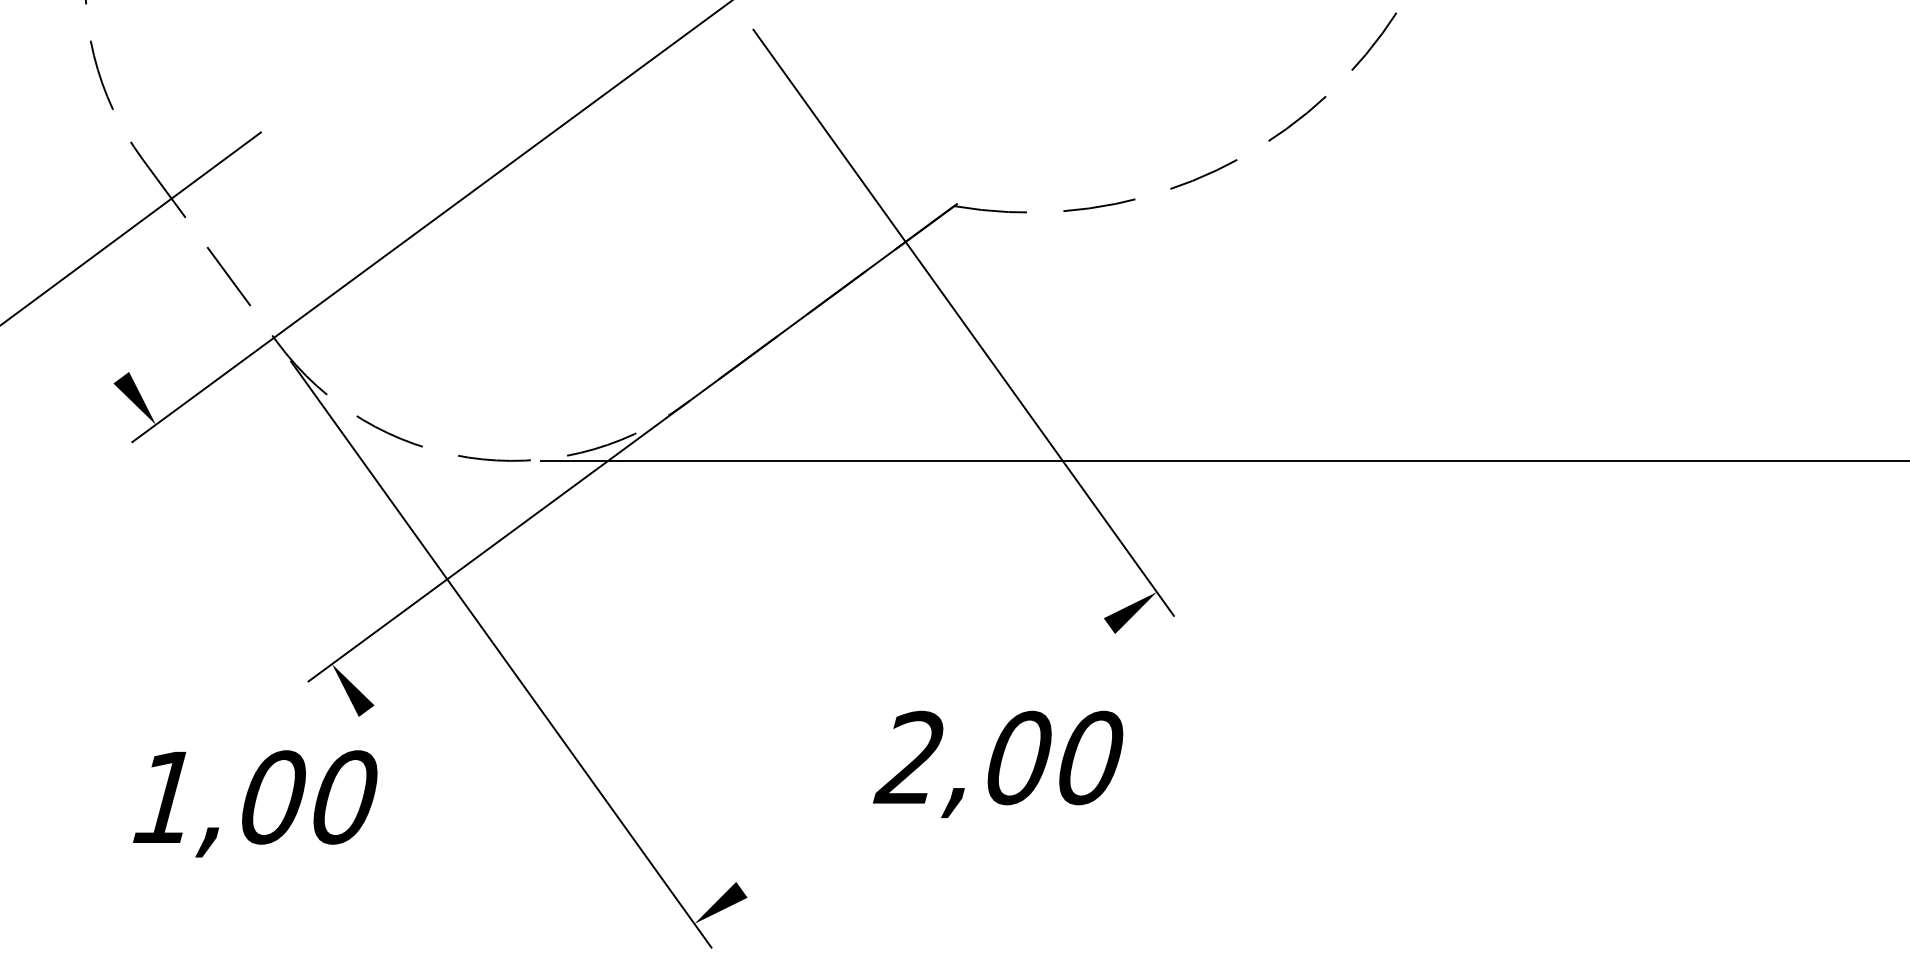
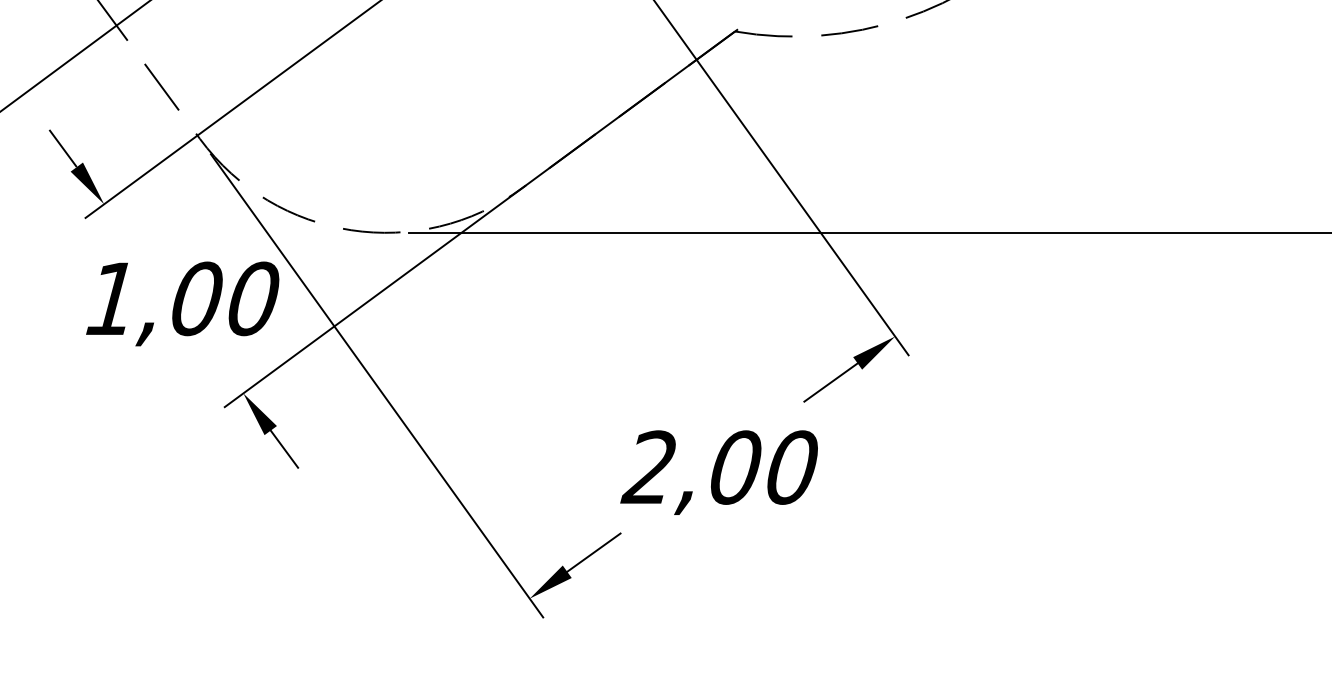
line: (103, 353) -> (62, 147), added
line: (1075, 650) -> (830, 382), added
line: (383, 734) -> (284, 449), added
text: (998, 763) -> (719, 471), moved
text: (255, 803) -> (182, 303), moved
line: (775, 865) -> (593, 552), added

